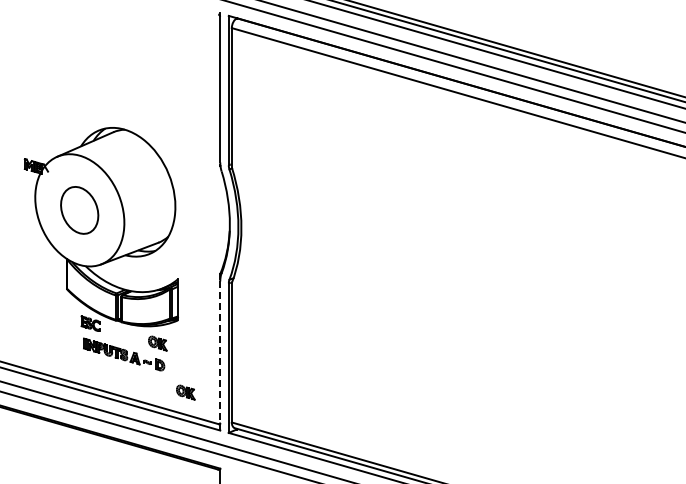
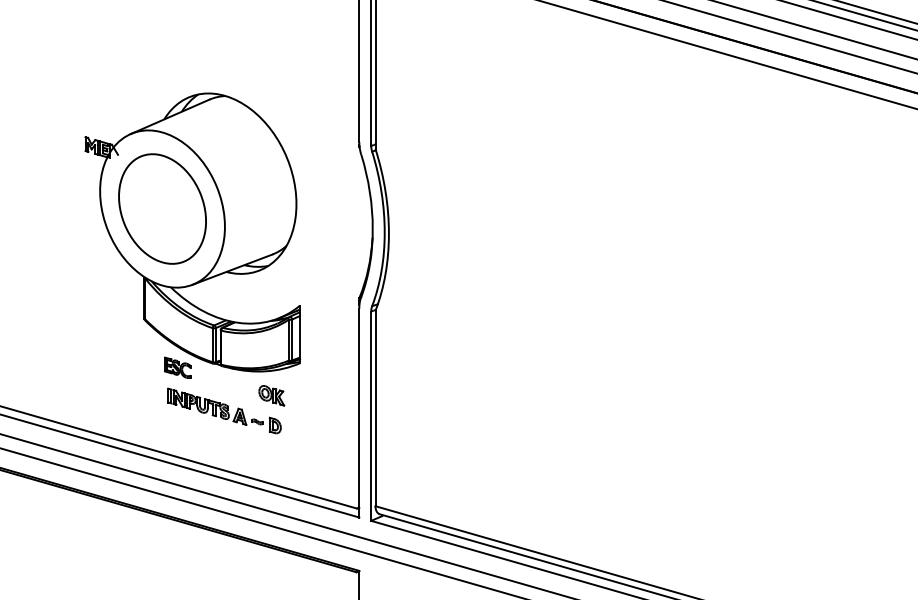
part: (79, 210) -> (162, 209), size x1.67
line: (220, 356) -> (359, 413), dashed -> solid
part: (185, 392) -> (310, 464), removed

